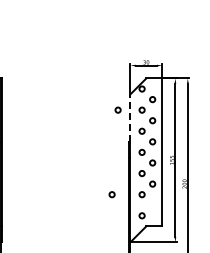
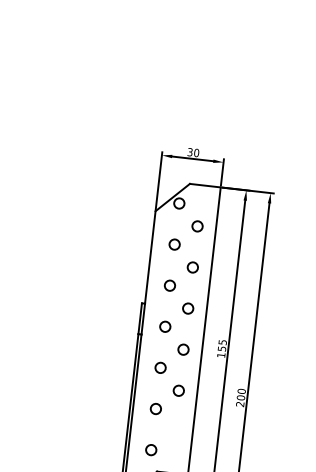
circle: (117, 109) -> (126, 237), removed
line: (130, 118) -> (150, 258), dashed -> solid
circle: (111, 194) -> (96, 401), removed

